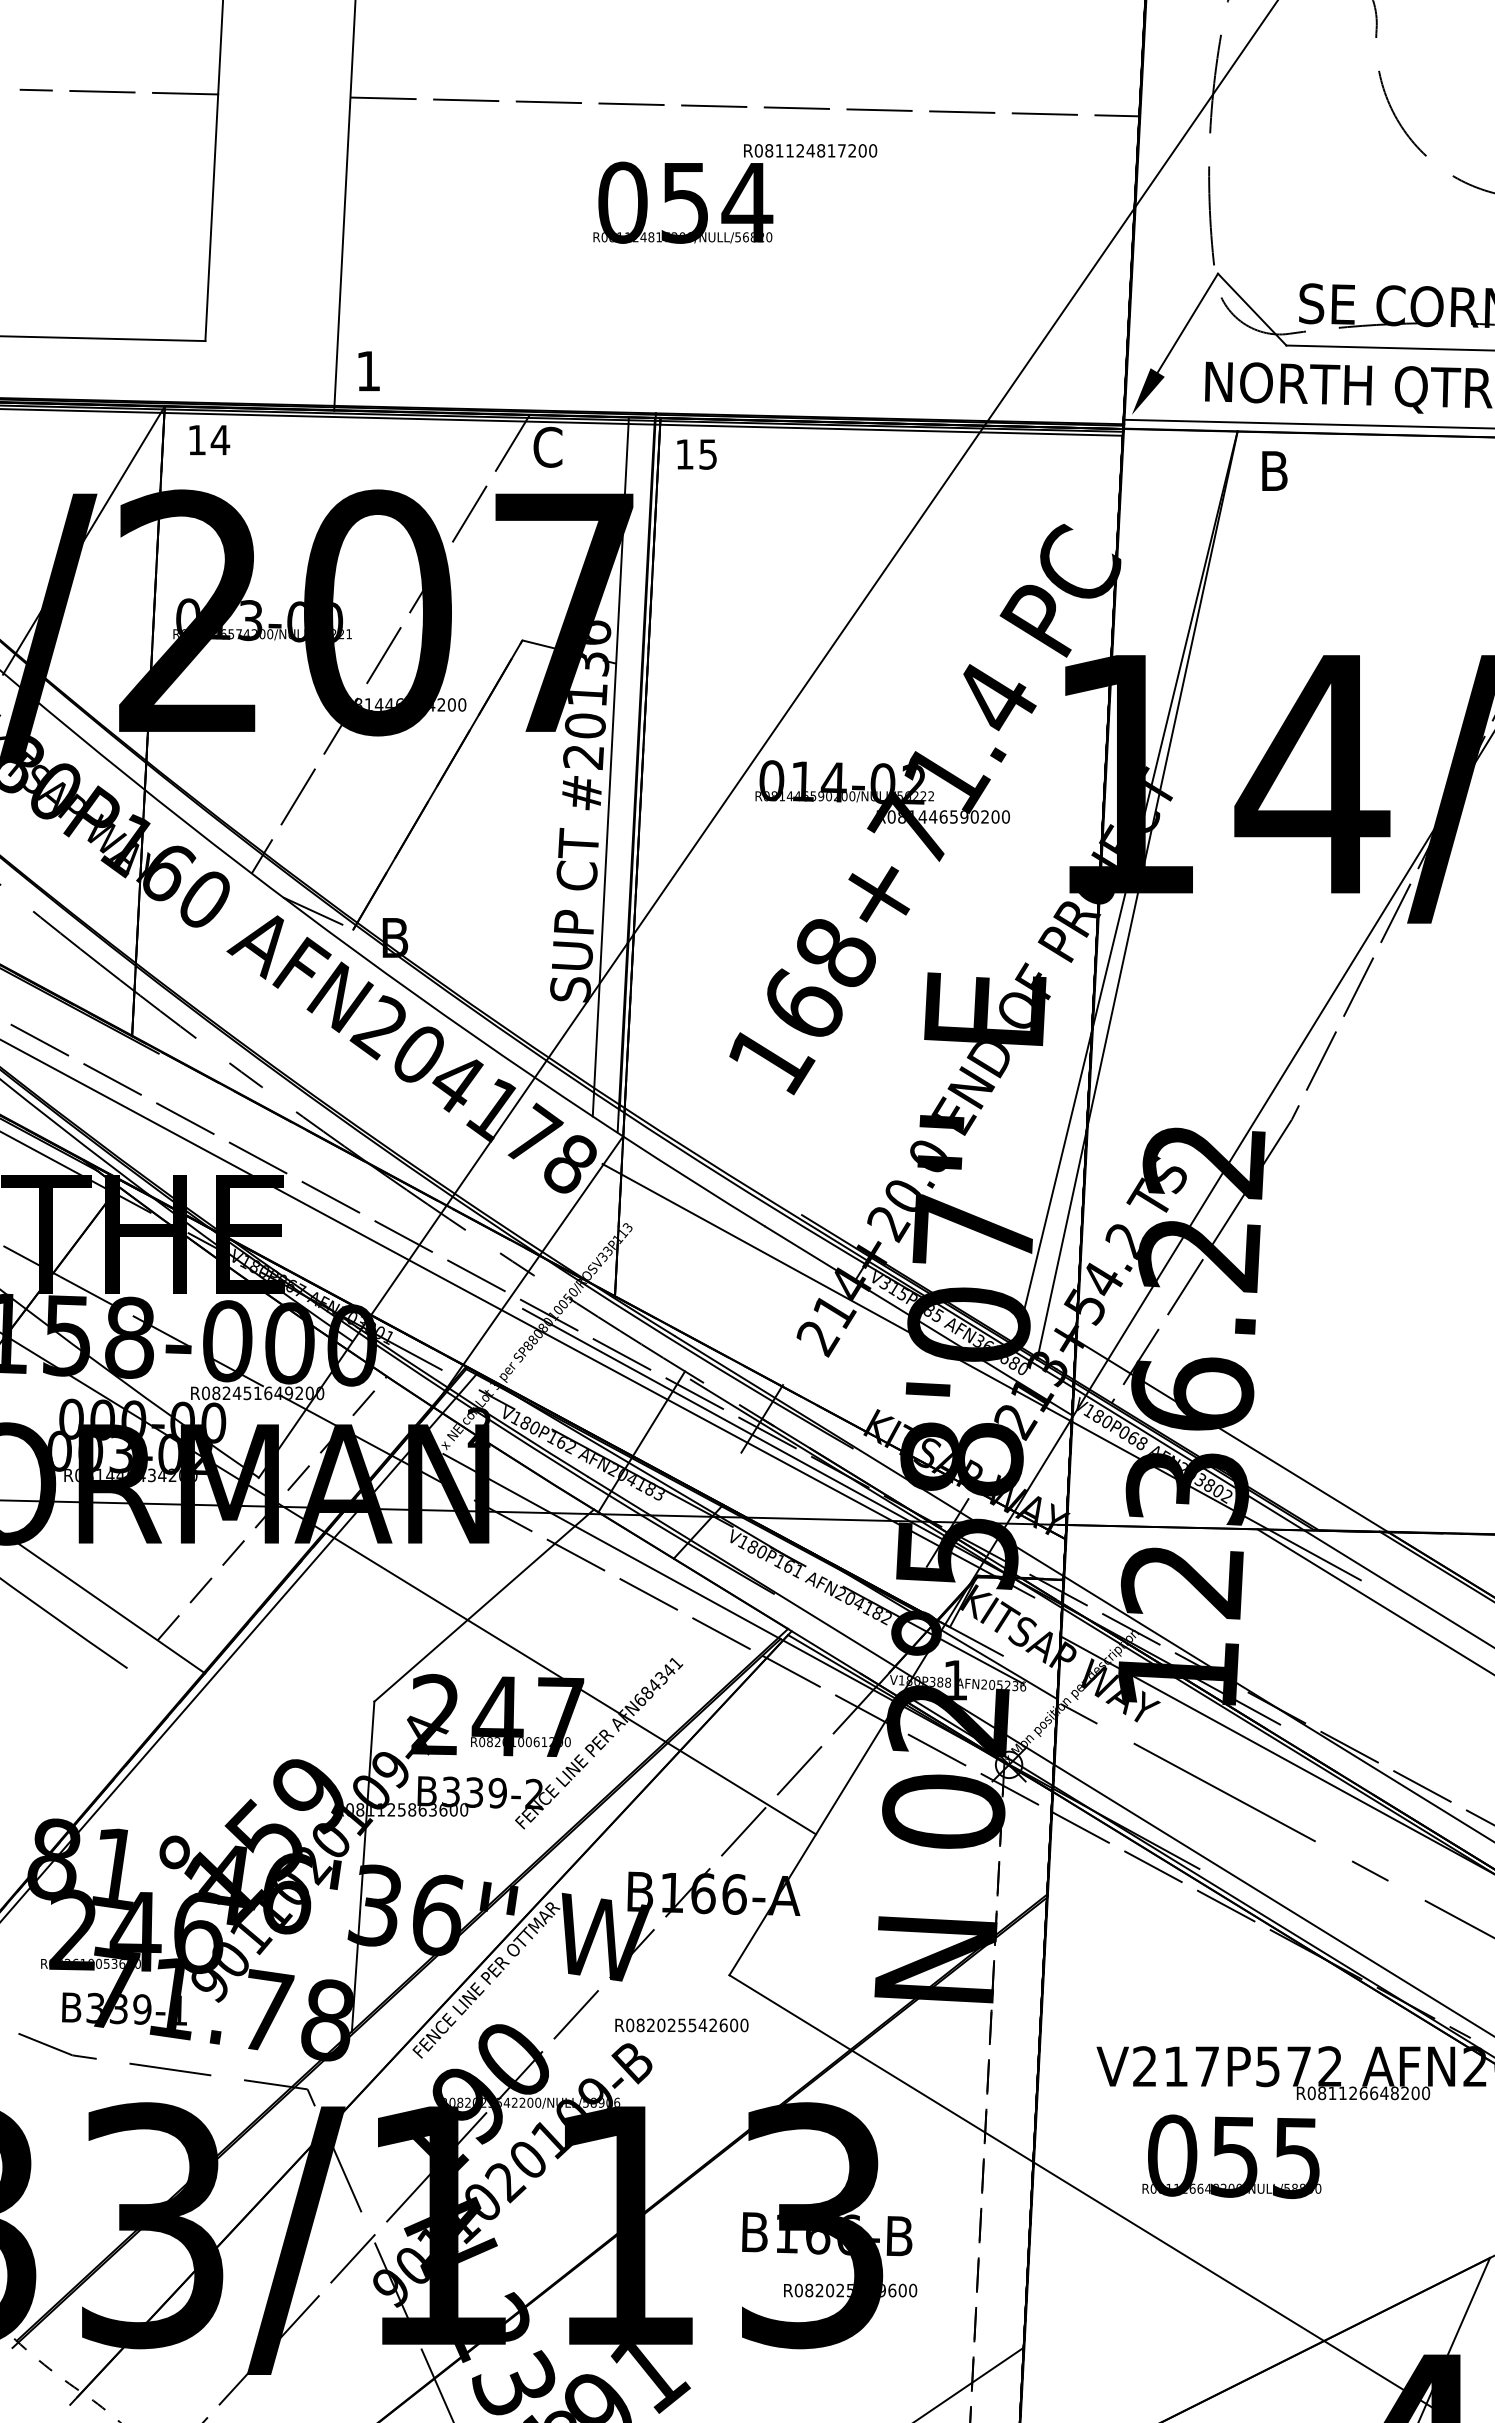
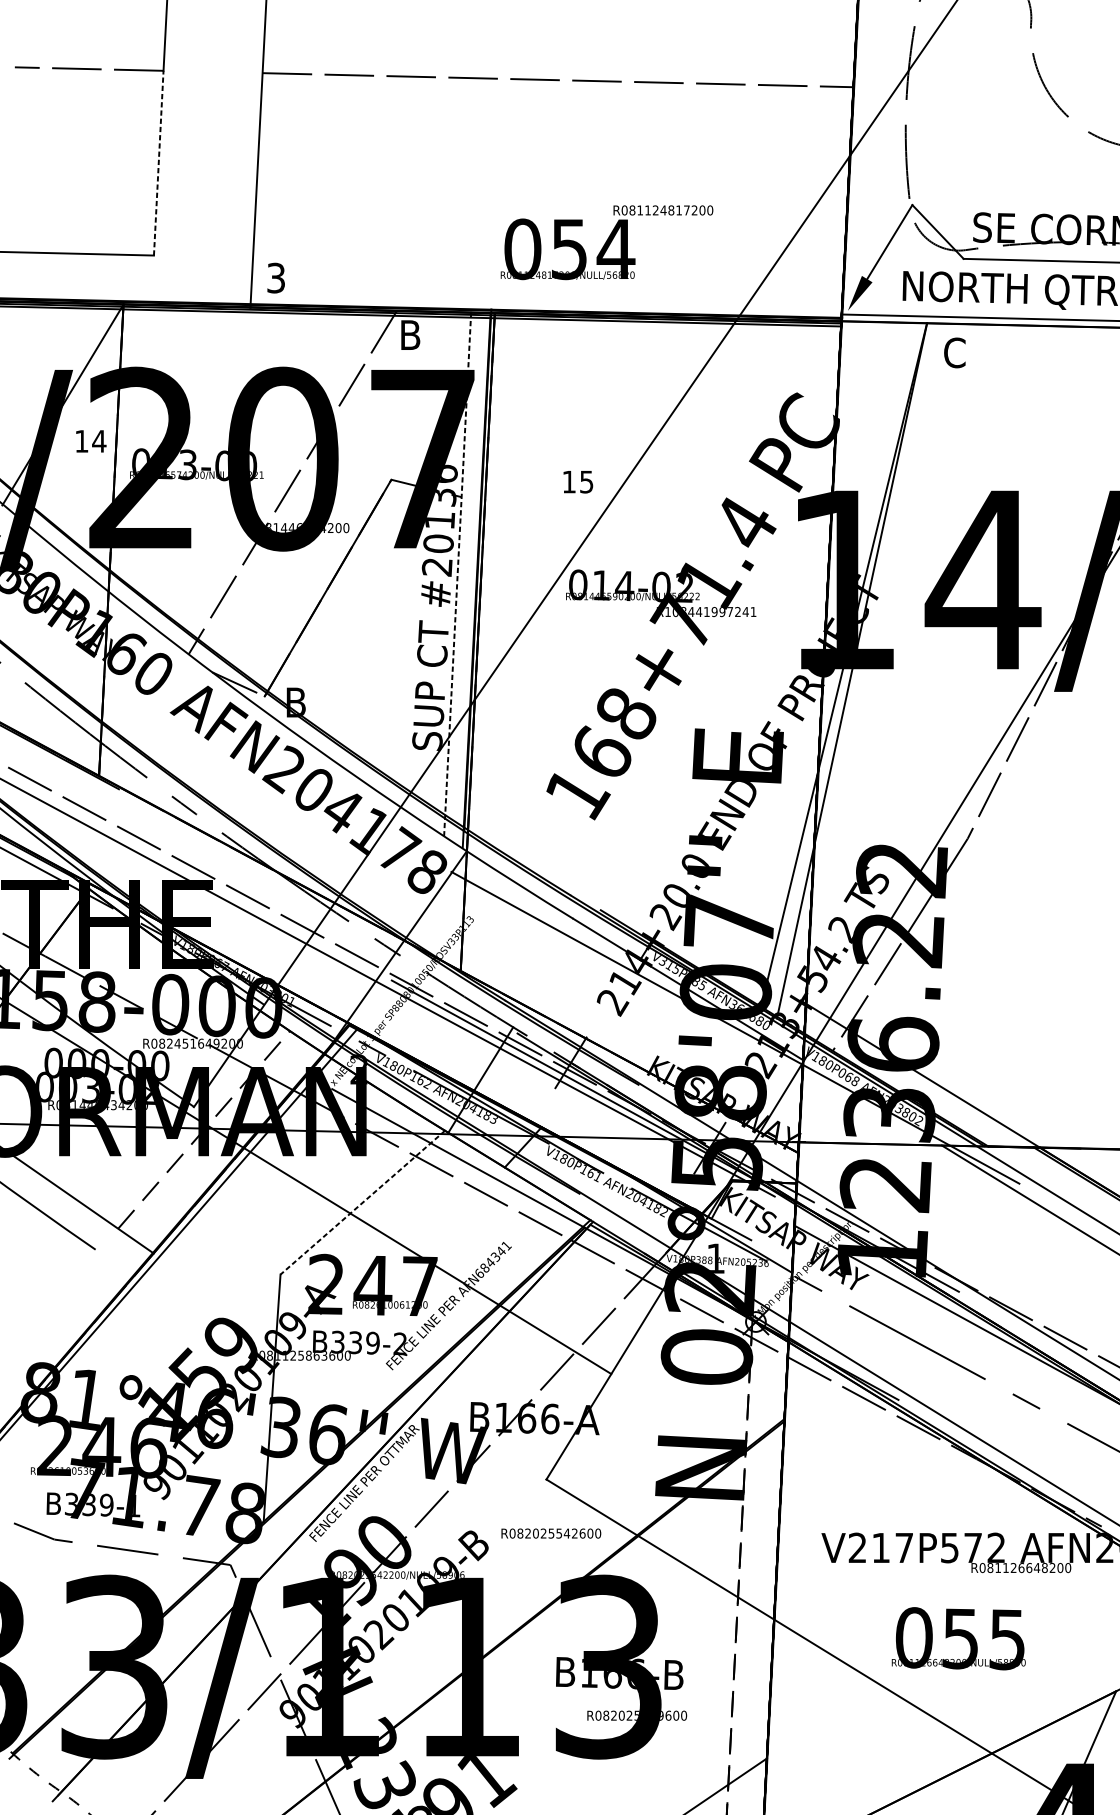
text: (735, 193) -> (607, 242), moved
line: (211, 217) -> (158, 162), solid -> dashed
text: (368, 370) -> (276, 277), 1 -> 3
text: (209, 439) -> (91, 440), moved
text: (547, 446) -> (410, 334), C -> B
text: (696, 454) -> (577, 482), moved
text: (1274, 470) -> (954, 352), B -> C
line: (610, 766) -> (457, 574), solid -> dashed
text: (948, 816) -> (710, 611), R081446590200 -> R108441997241
line: (484, 1605) -> (363, 1202), solid -> dashed
text: (681, 2025) -> (551, 1533), moved
text: (1231, 2156) -> (958, 1638), moved

